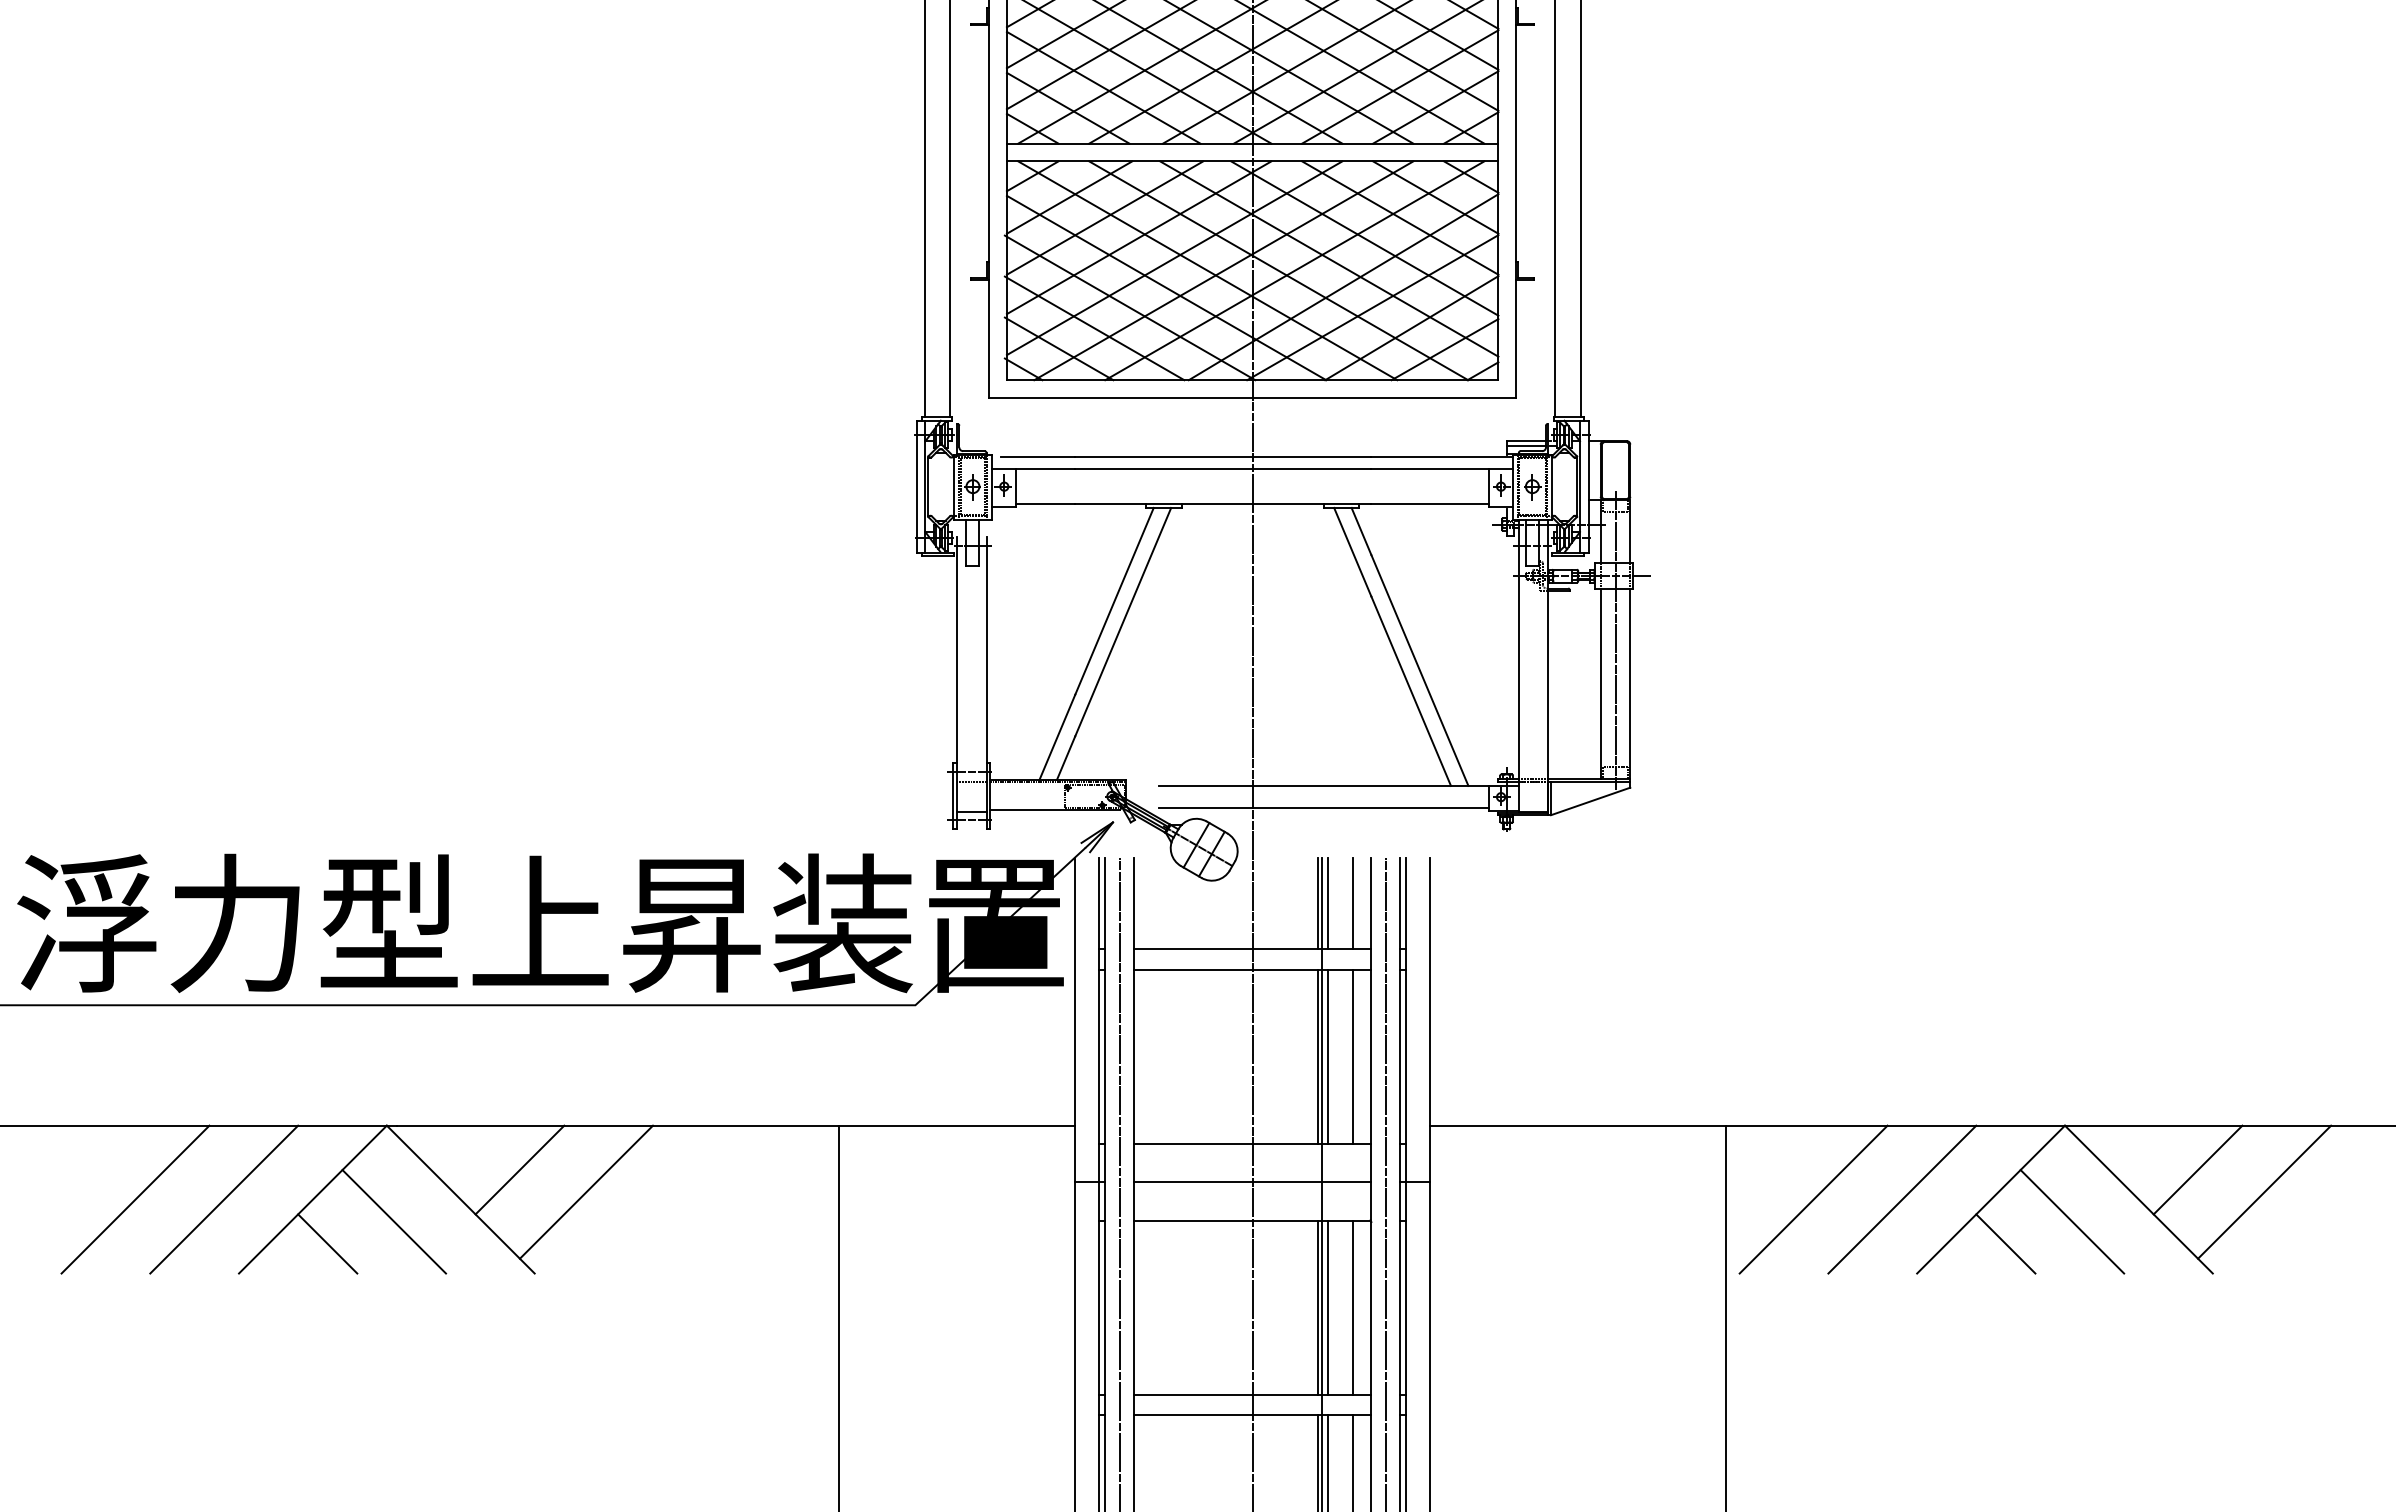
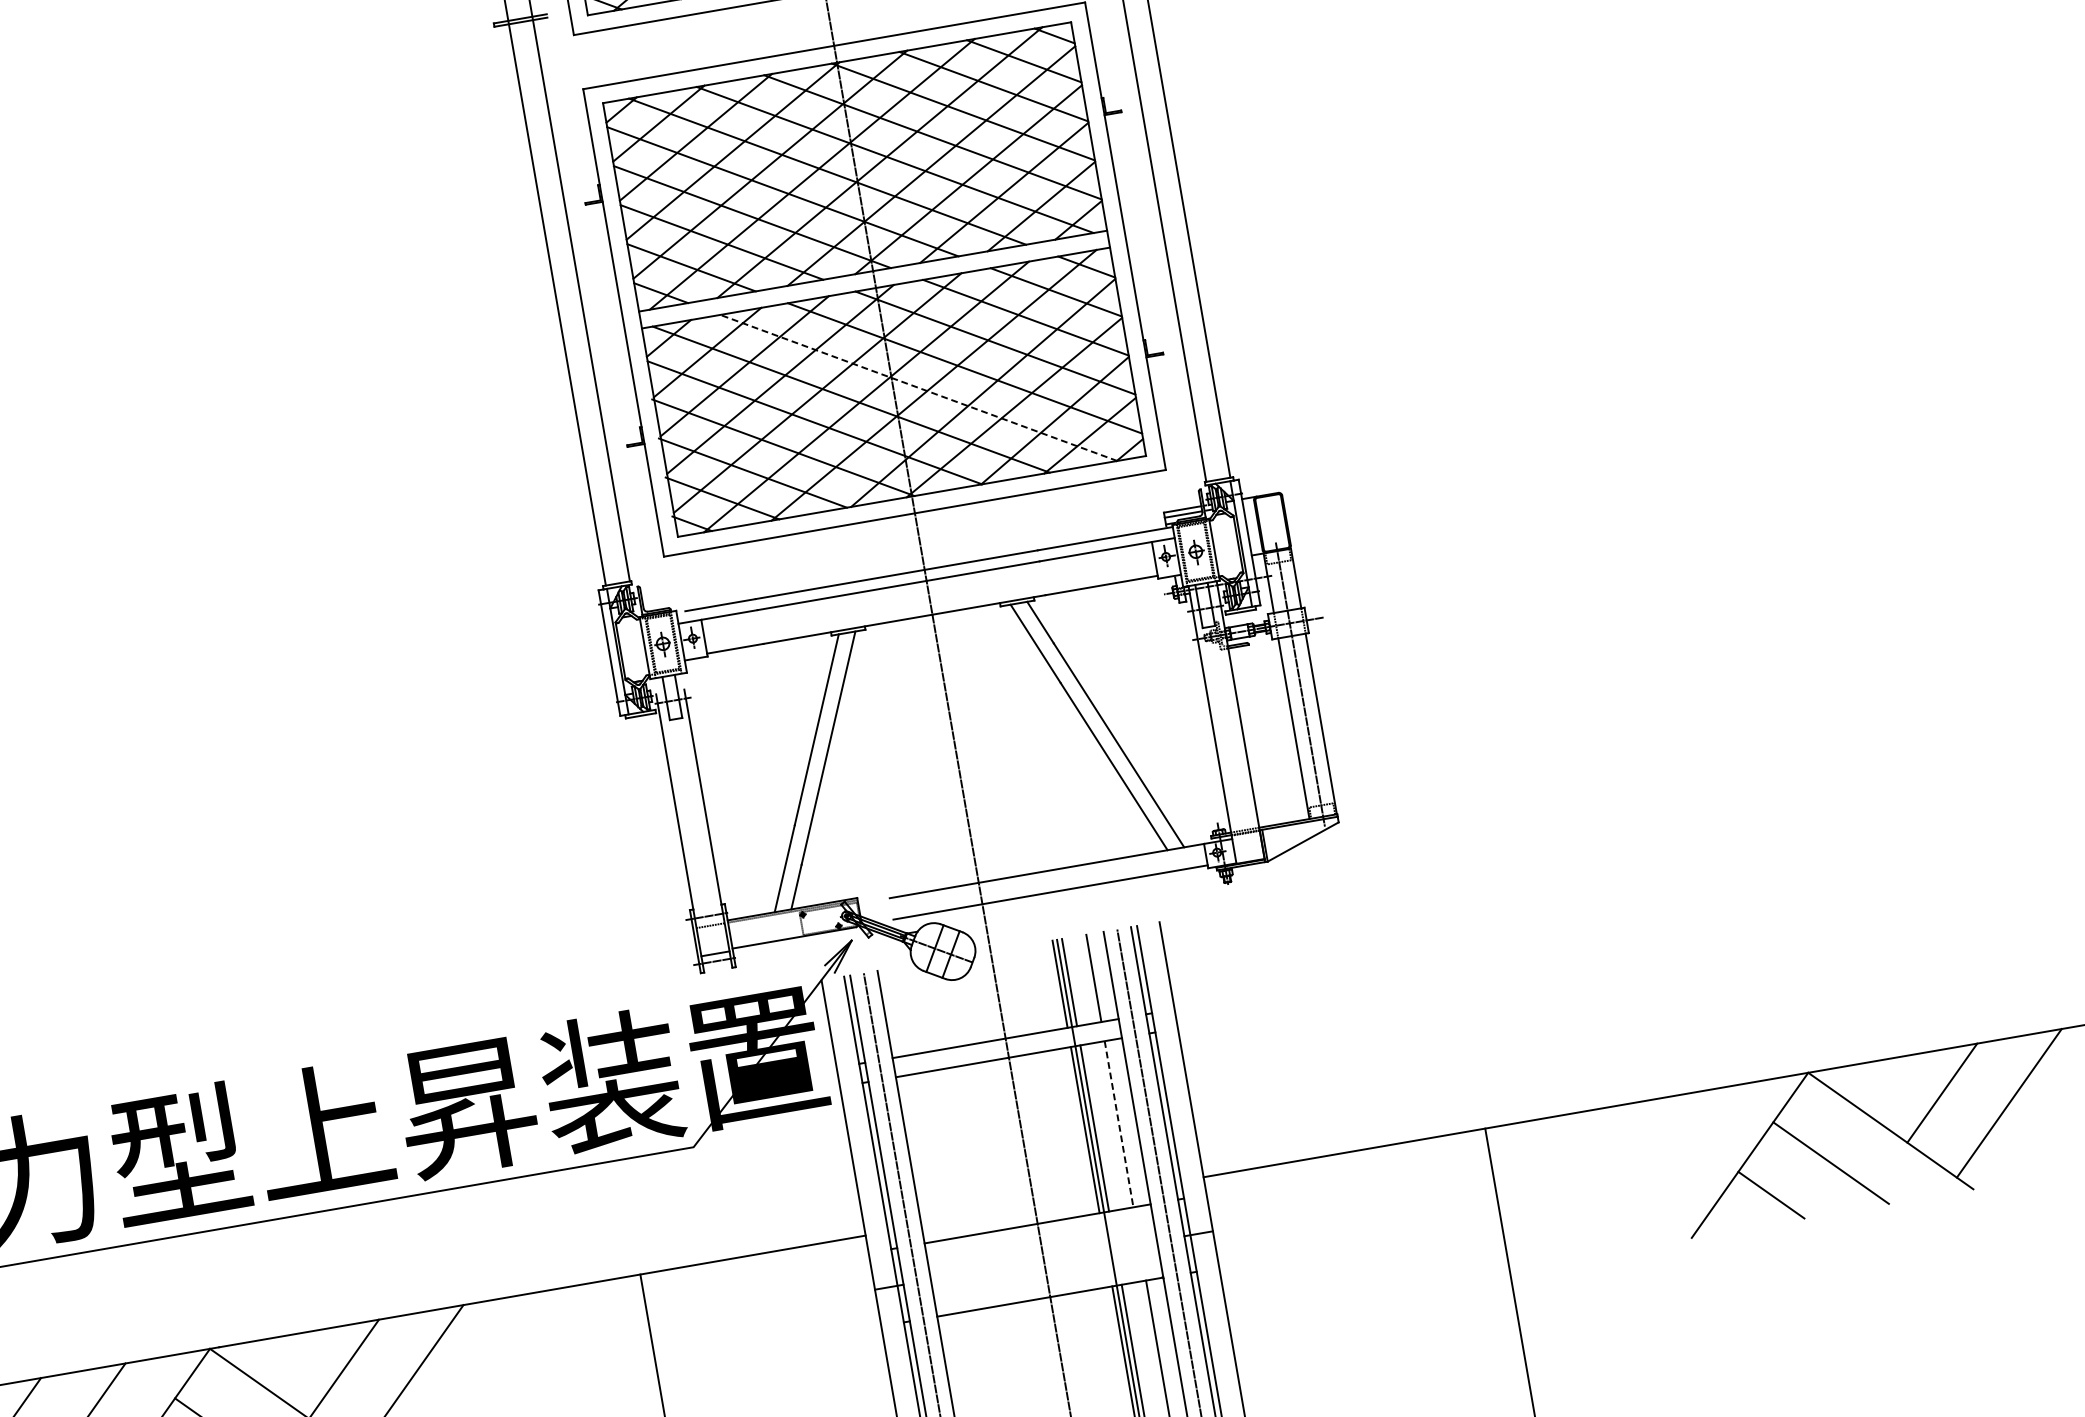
line: (1278, 270) -> (918, 387), solid -> dashed
line: (1353, 1057) -> (1119, 1124), solid -> dashed
line: (1252, 1182) -> (1043, 1260), removed
line: (1813, 1199) -> (1580, 1184), removed
line: (1902, 1199) -> (1665, 1169), removed

